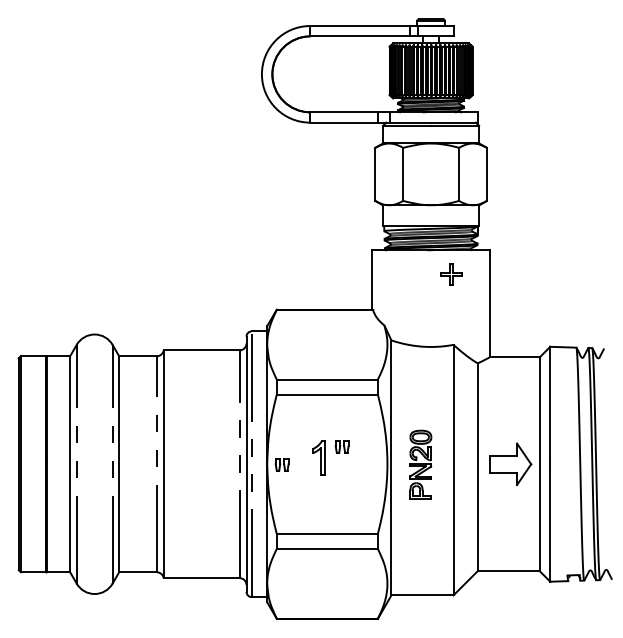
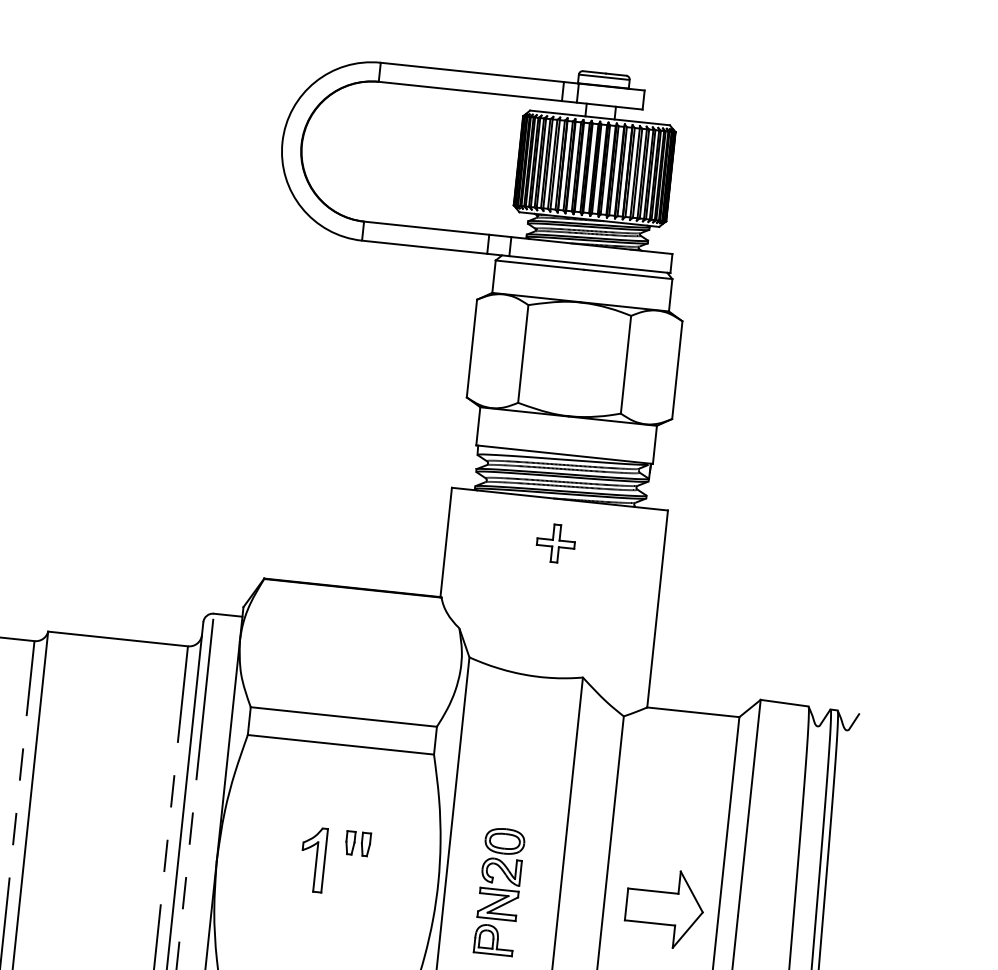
part: (451, 274) -> (555, 543), moved
part: (281, 464) -> (243, 864), removed

